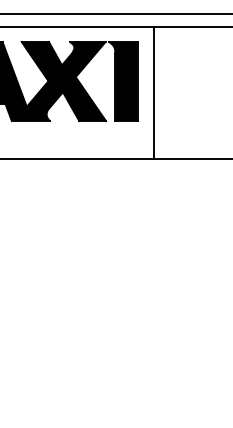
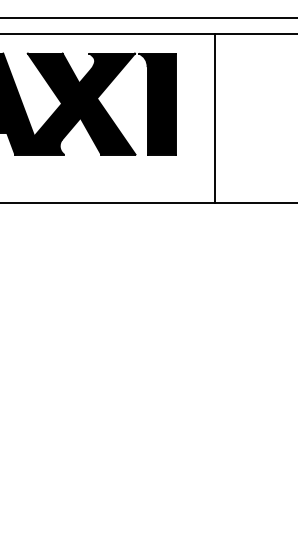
line: (154, 92) -> (215, 118), moved

